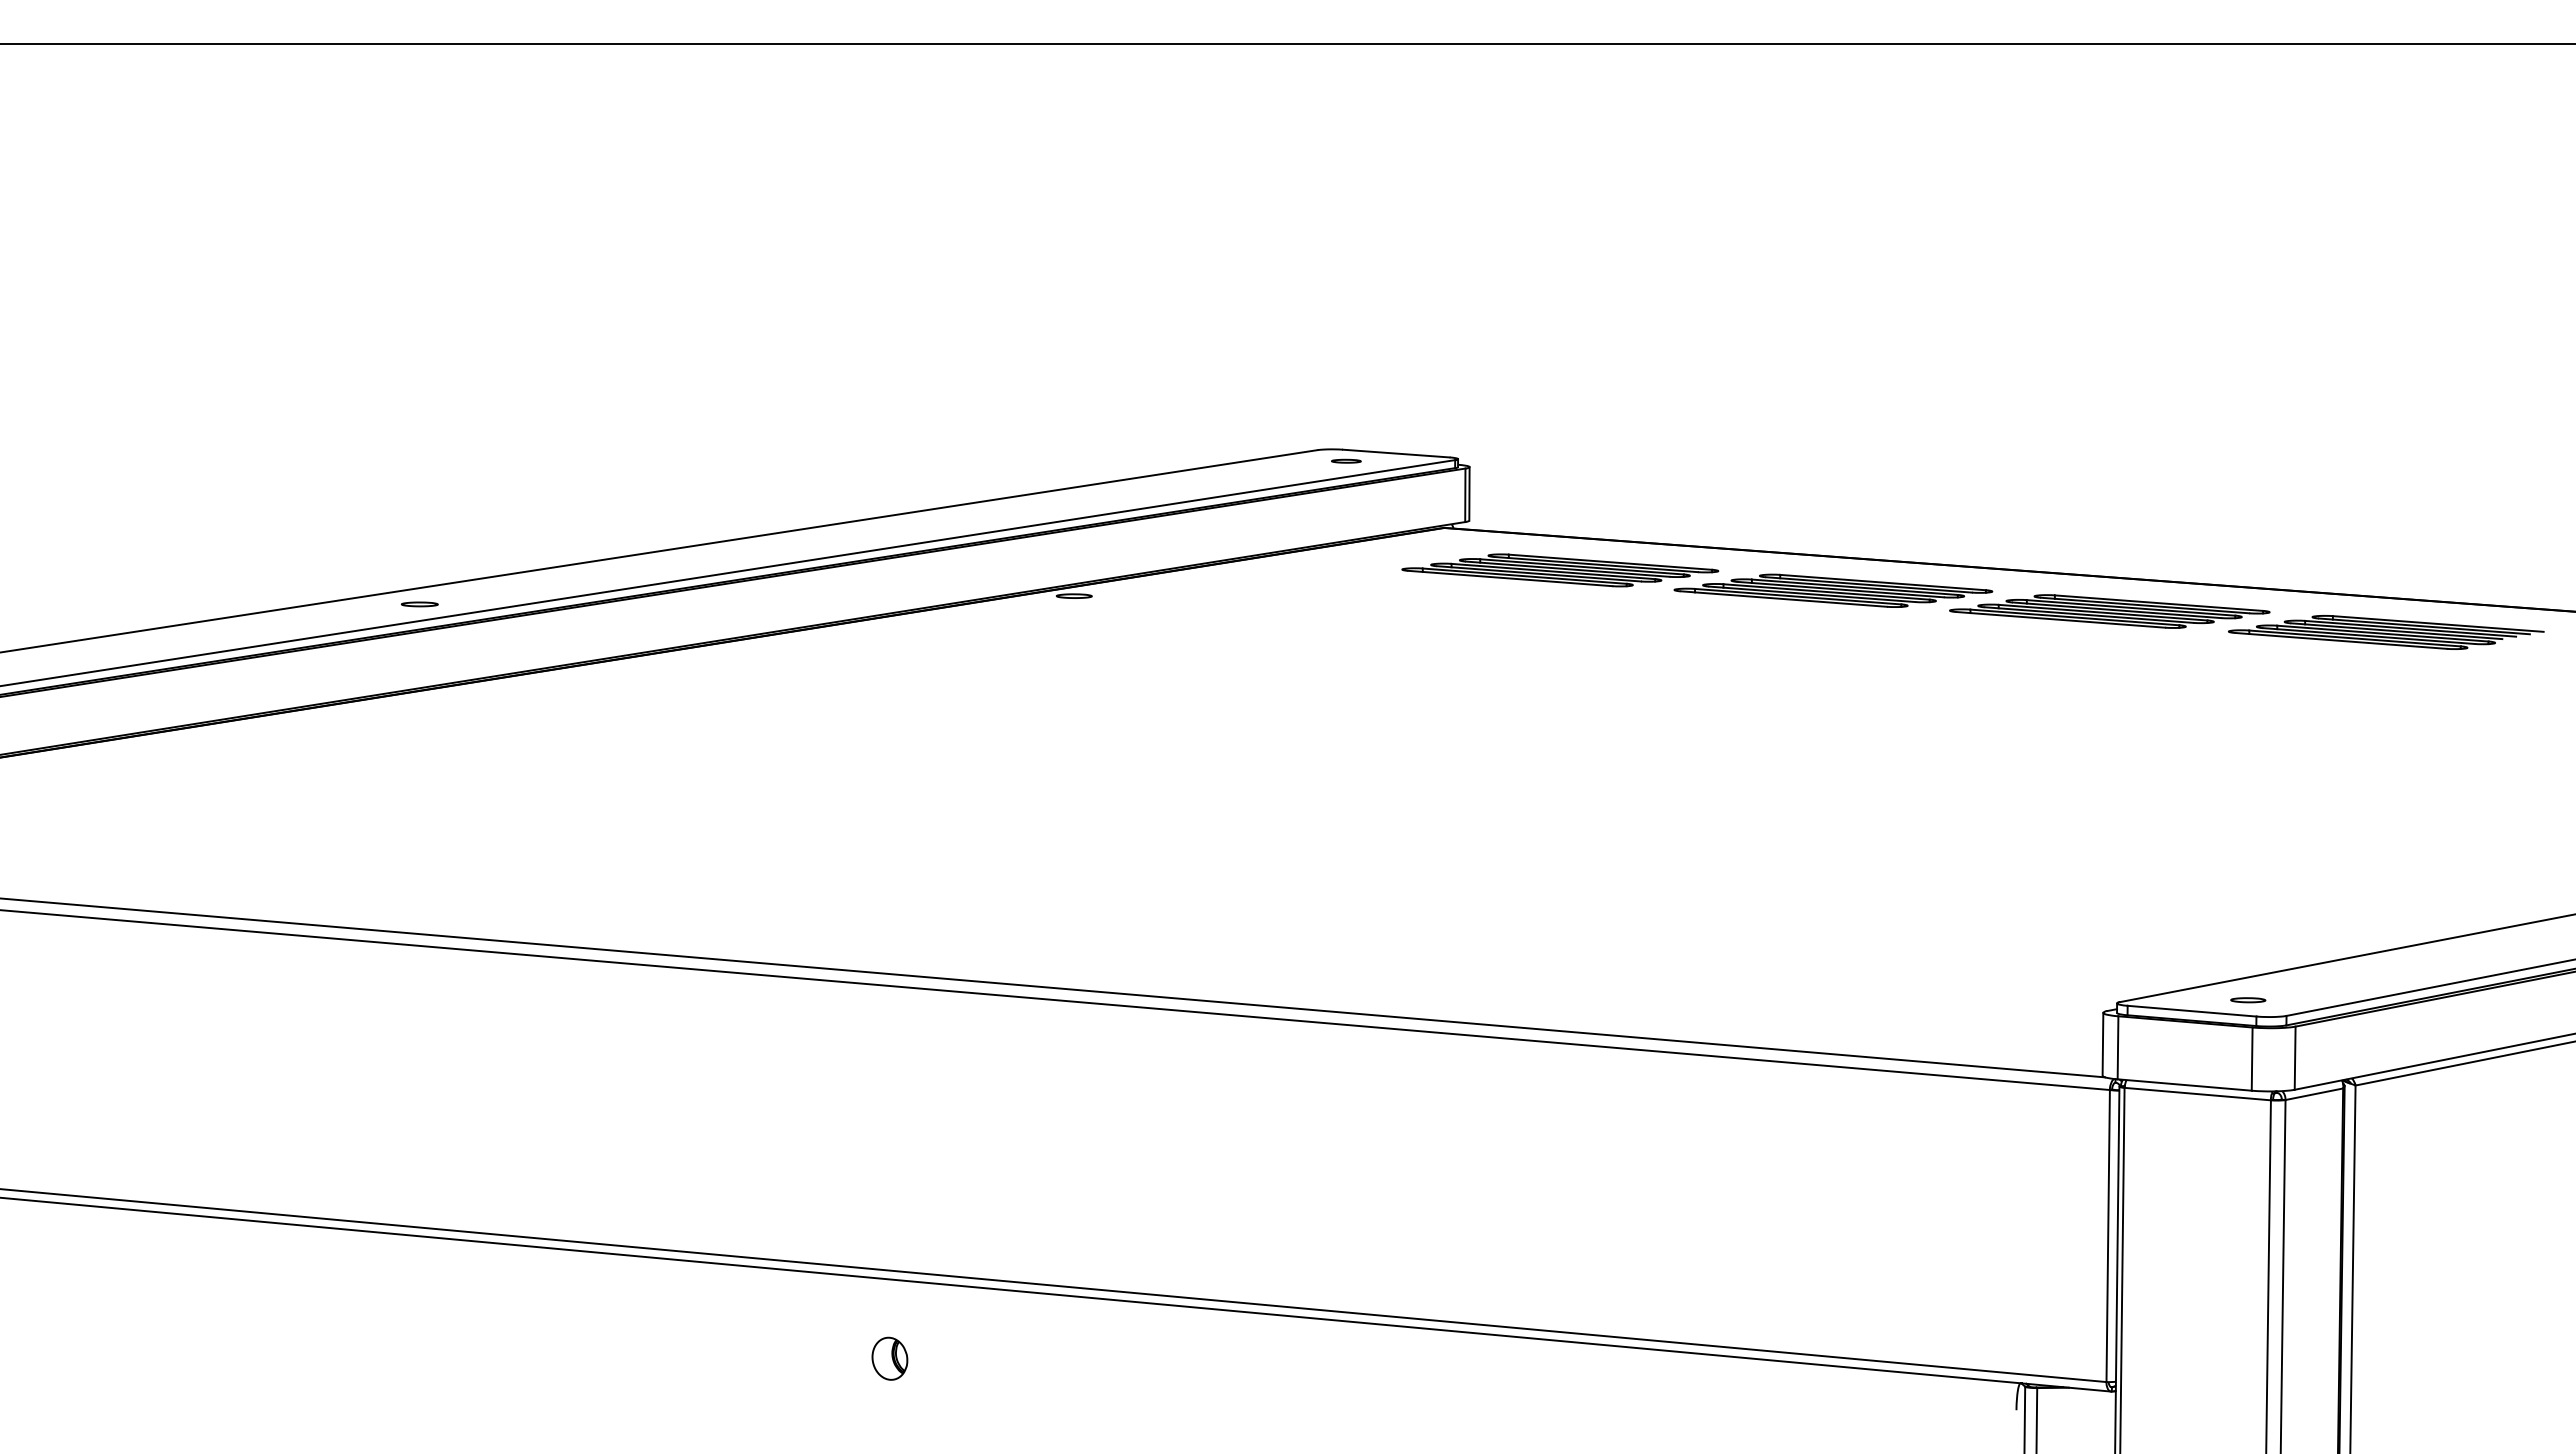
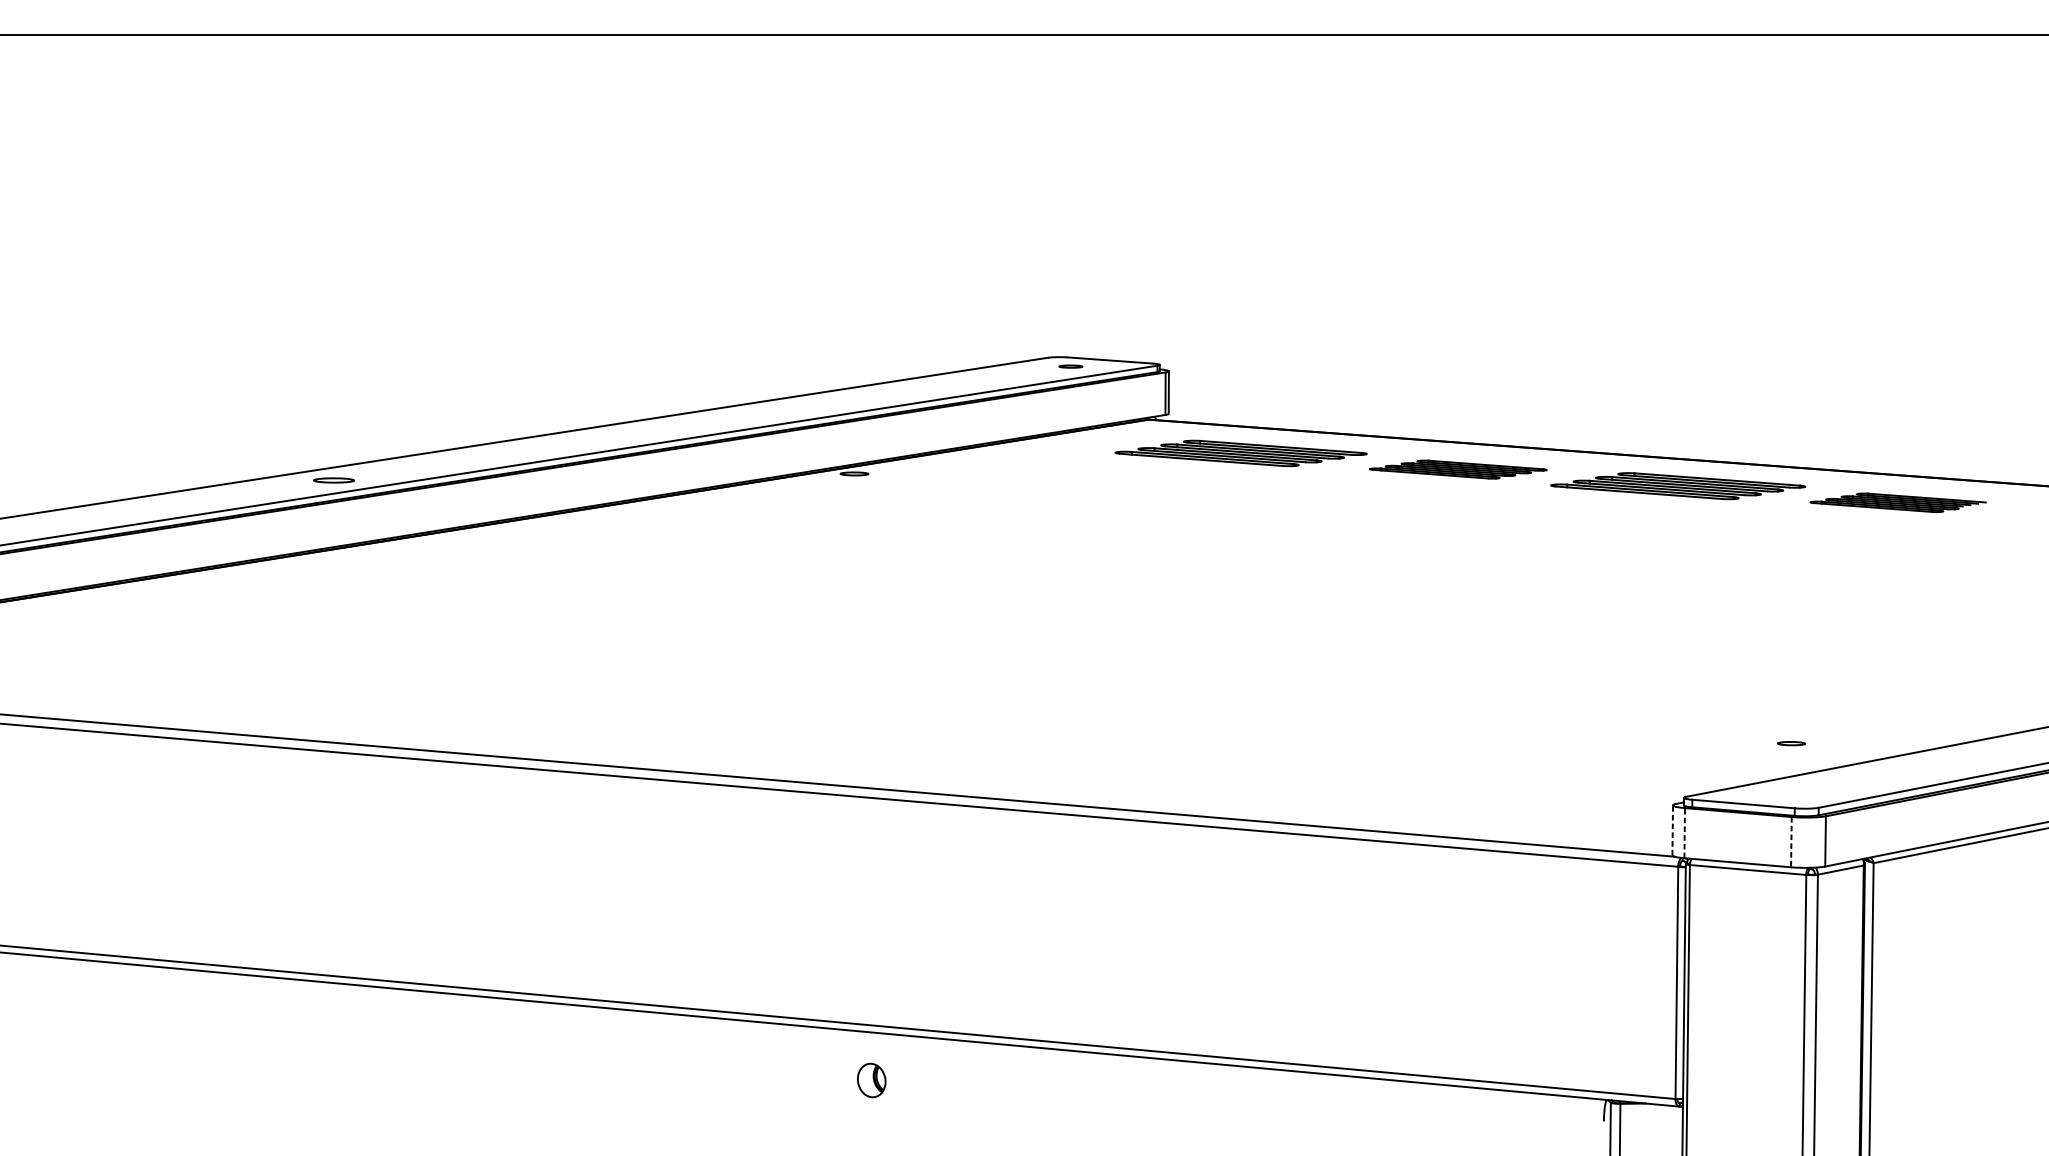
part: (1833, 590) -> (1458, 469), size x0.7
part: (419, 604) -> (333, 480), size x1.4
part: (2386, 632) -> (1898, 502), size x0.7
part: (2248, 1000) -> (1791, 743), moved
line: (2102, 1043) -> (1672, 829), solid -> dashed
line: (2118, 1047) -> (1685, 832), solid -> dashed
line: (2252, 1059) -> (1791, 842), solid -> dashed
part: (889, 1358) -> (871, 1080), moved

